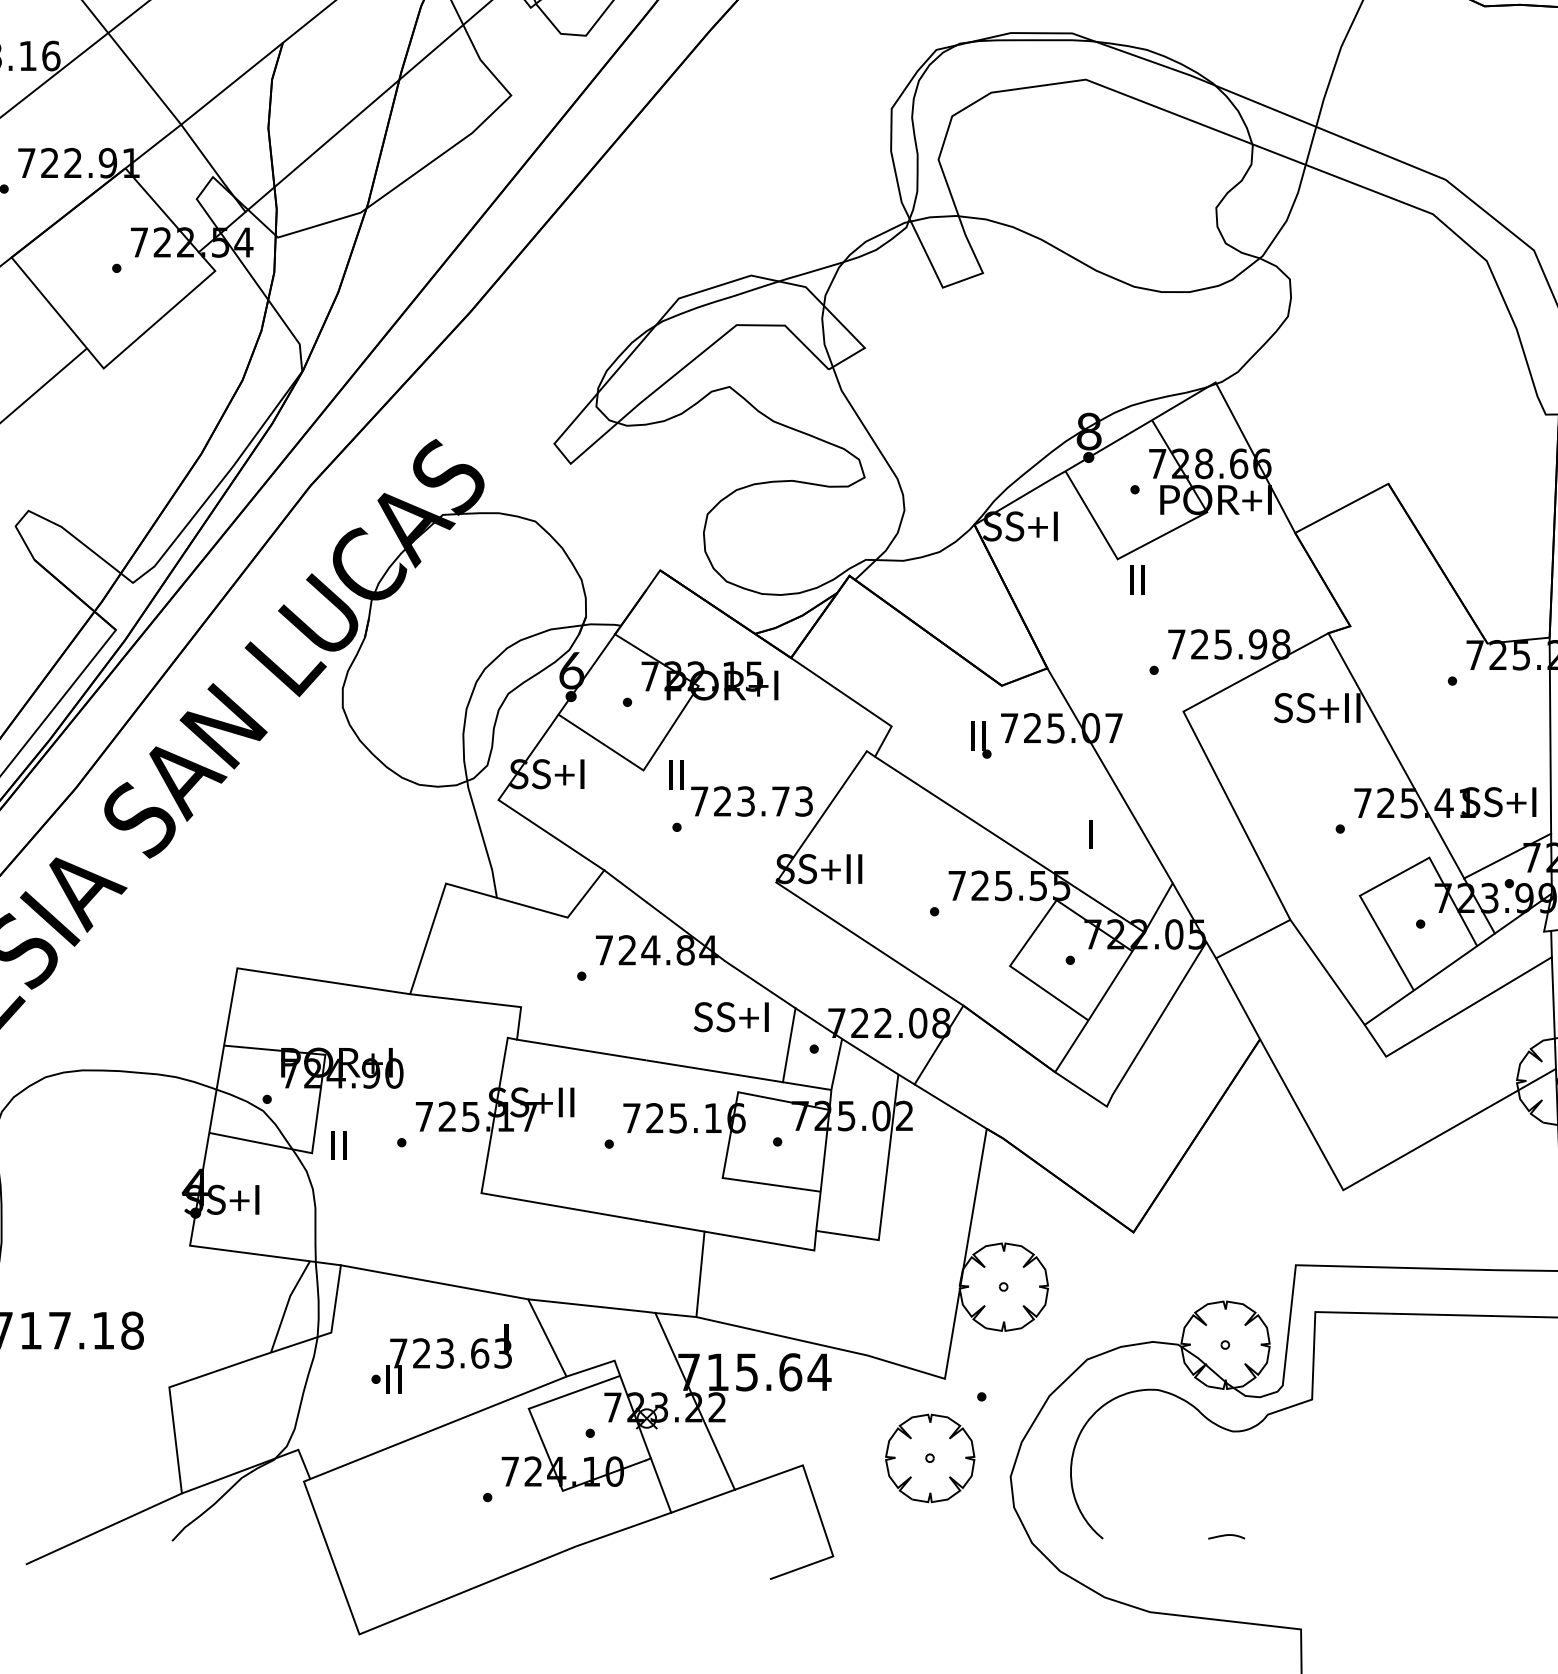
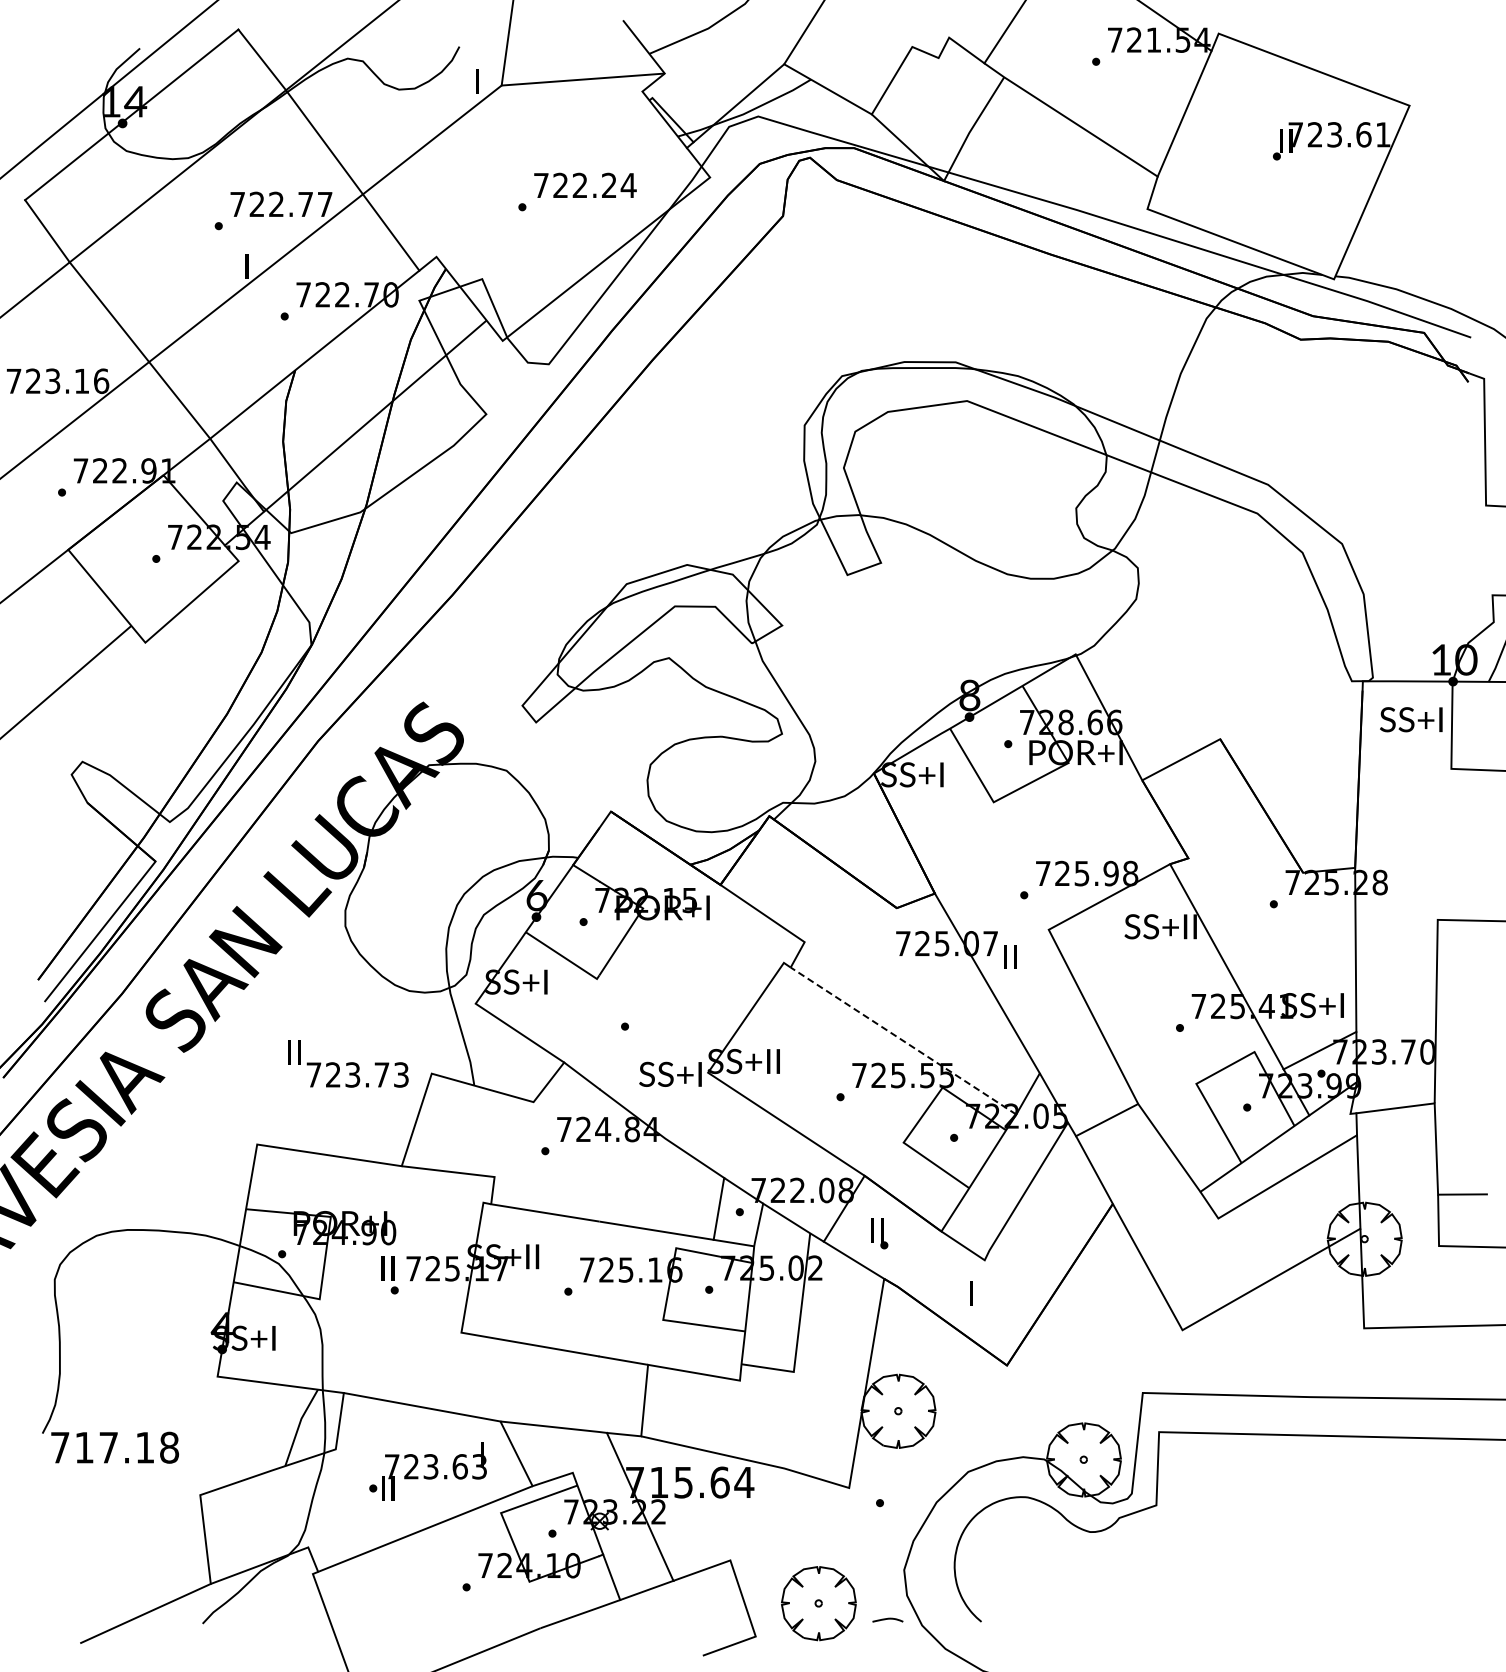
text: (1137, 579) -> (1010, 956), moved
part: (981, 739) -> (879, 1233), moved
text: (740, 787) -> (348, 1063), moved
text: (1091, 834) -> (971, 1293), moved
line: (1009, 845) -> (903, 1041), solid -> dashed
text: (731, 1016) -> (670, 1073), moved
text: (338, 1145) -> (387, 1268), moved
part: (929, 1458) -> (818, 1603), moved
curve: (1226, 1535) -> (887, 1619), moved

